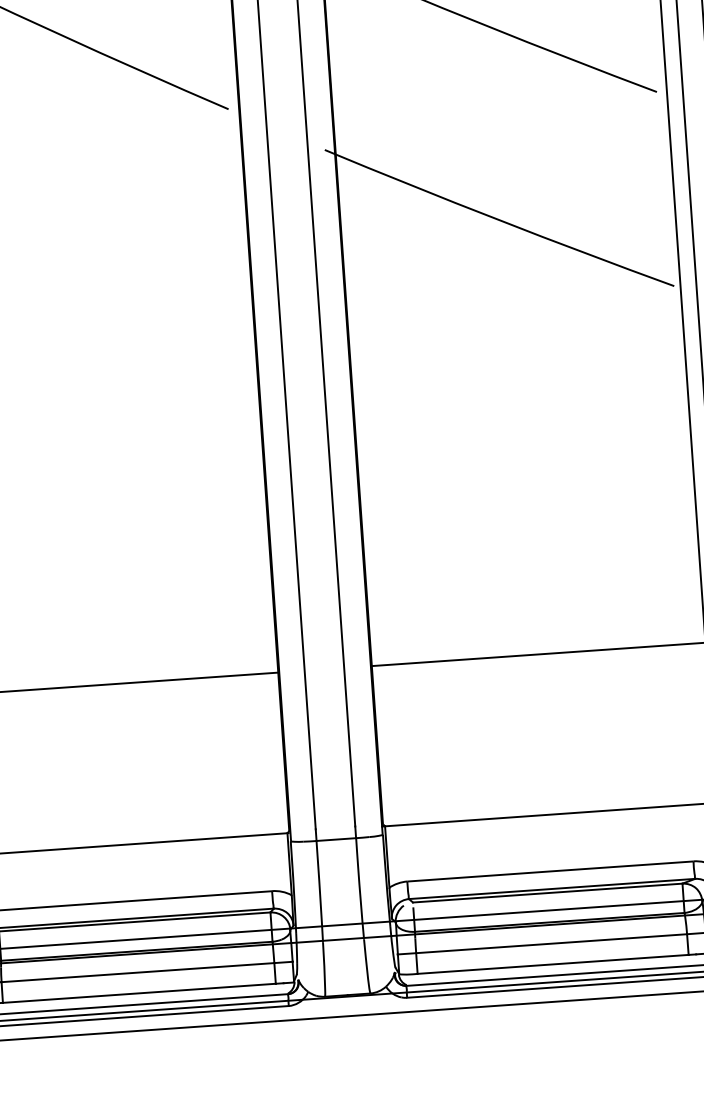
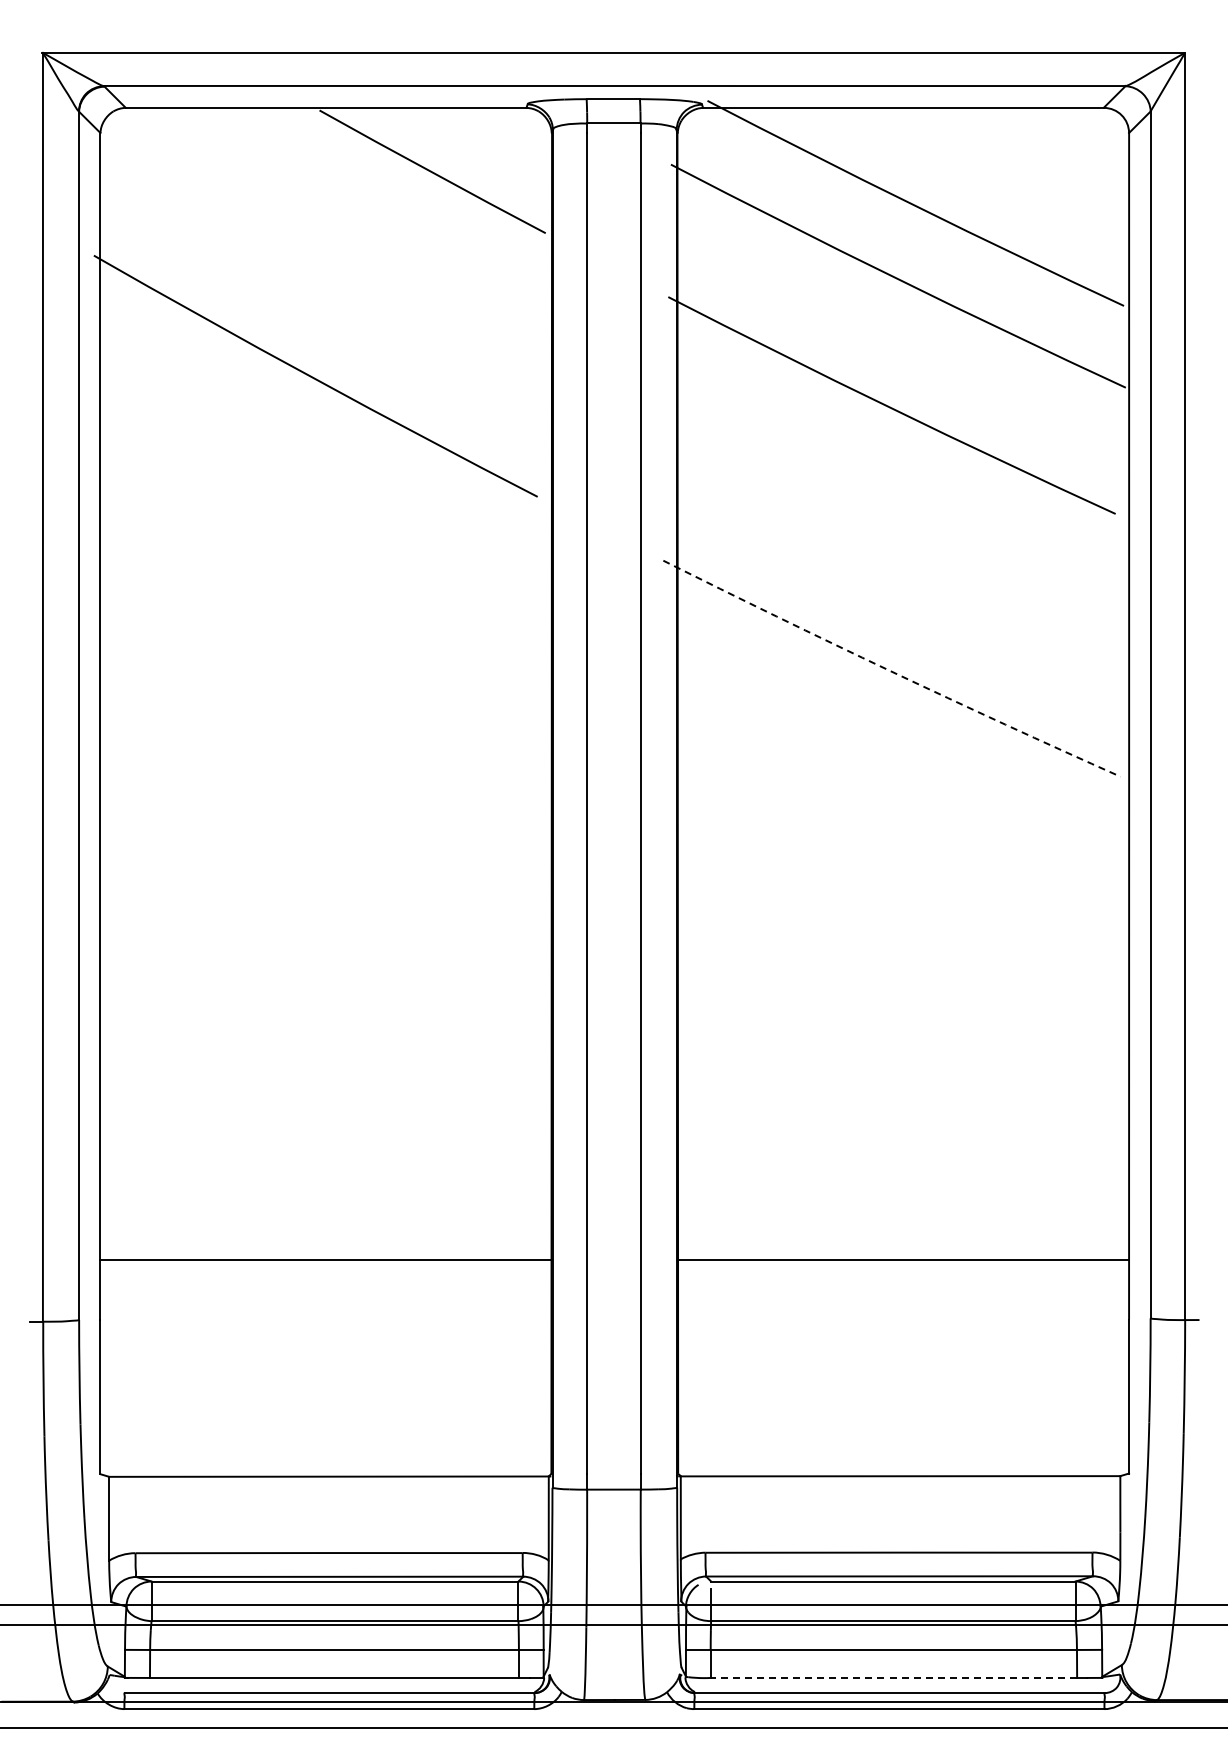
arc: (498, 220) -> (890, 671), solid -> dashed
line: (552, 964) -> (893, 1677), solid -> dashed

